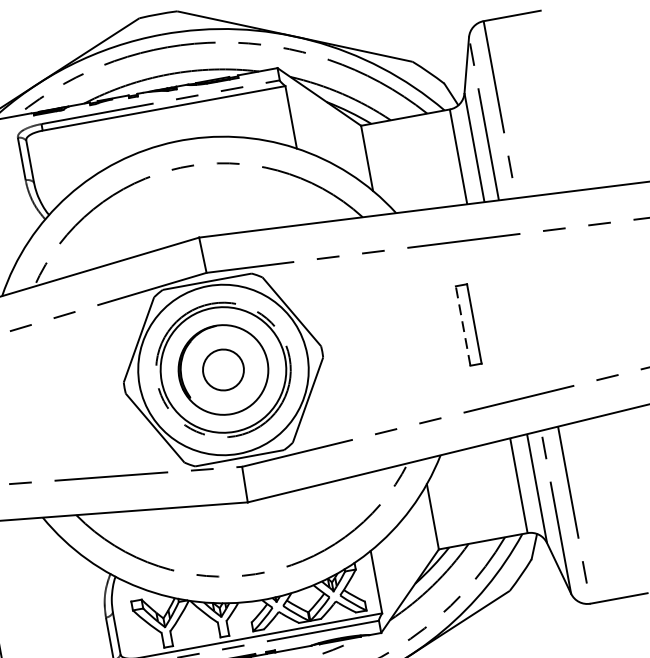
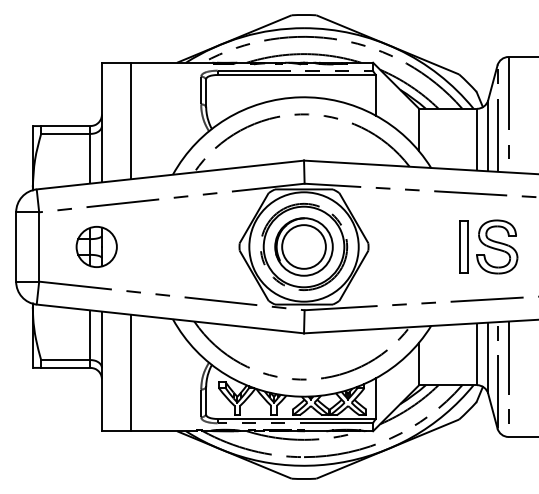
part: (519, 314) -> (497, 246), added
line: (463, 325) -> (460, 246), dashed -> solid
circle: (222, 369) -> (303, 246), size x1.67

